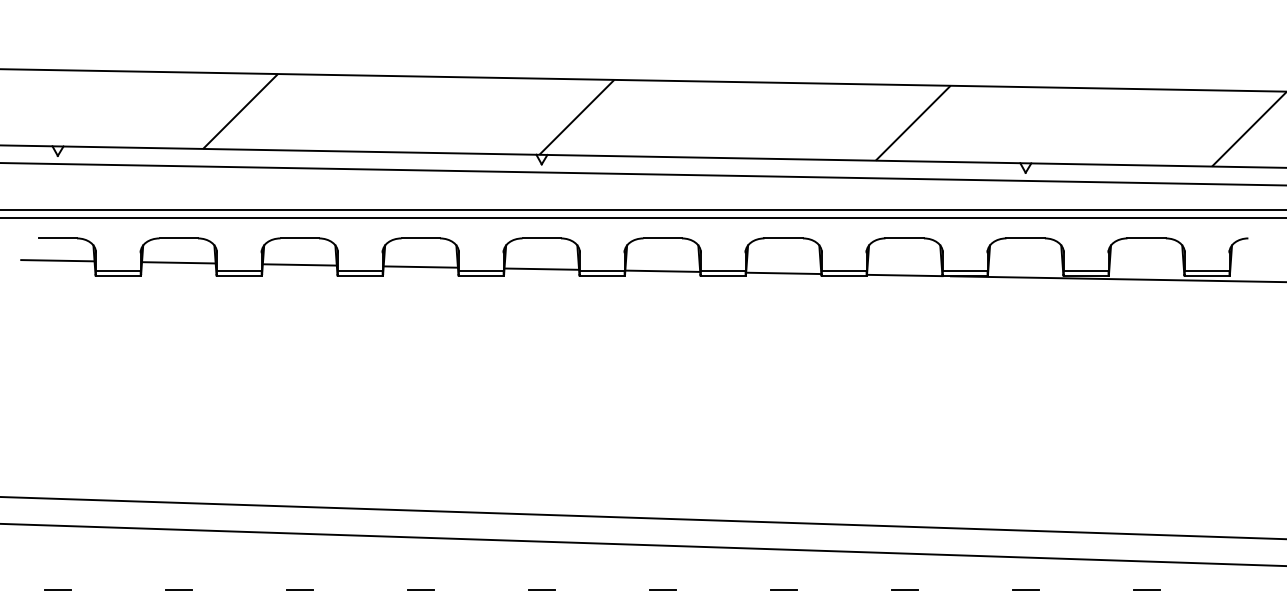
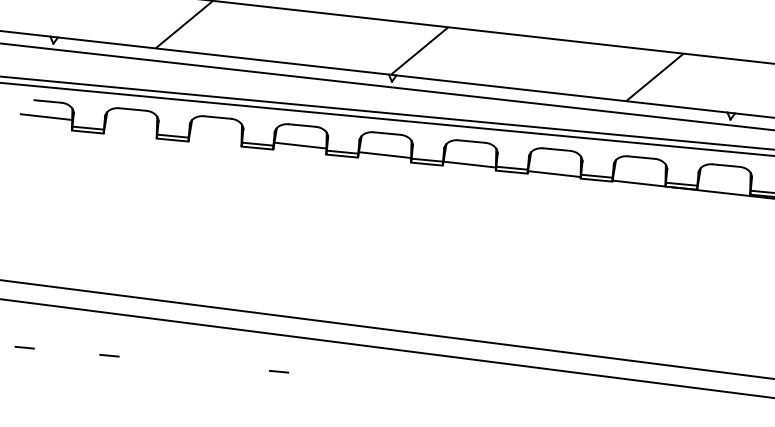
line: (178, 262) -> (130, 126), removed
line: (299, 264) -> (215, 135), removed
line: (299, 589) -> (194, 363), removed
line: (541, 589) -> (363, 379), removed
line: (662, 589) -> (448, 387), removed
line: (783, 589) -> (533, 395), removed
line: (904, 589) -> (618, 403), removed
line: (1025, 589) -> (702, 411), removed

